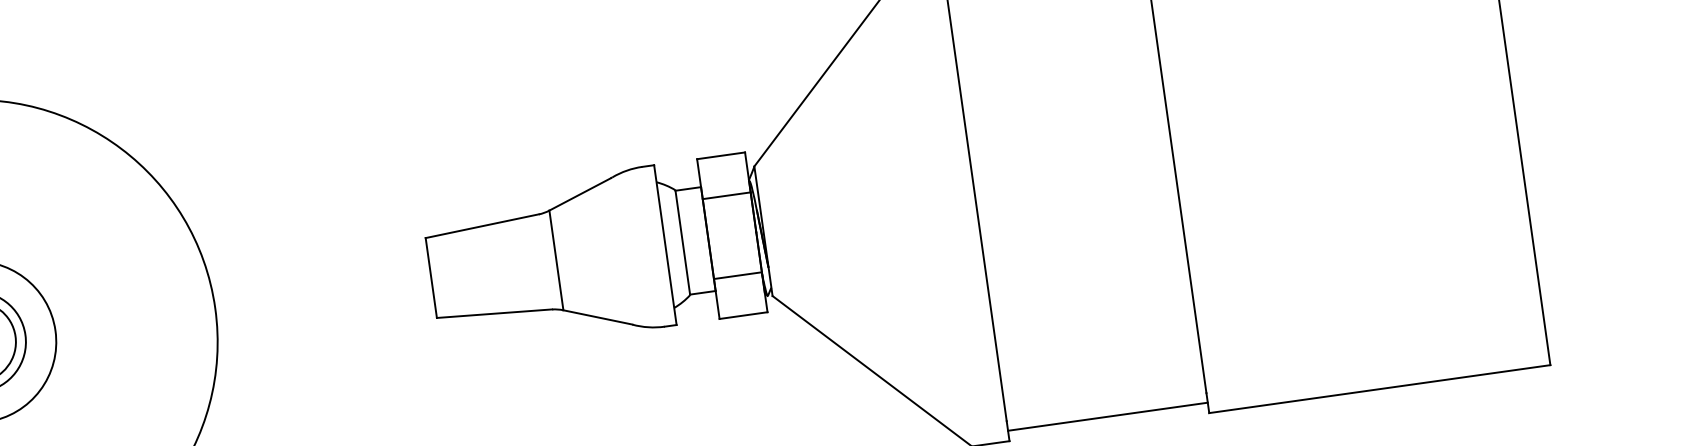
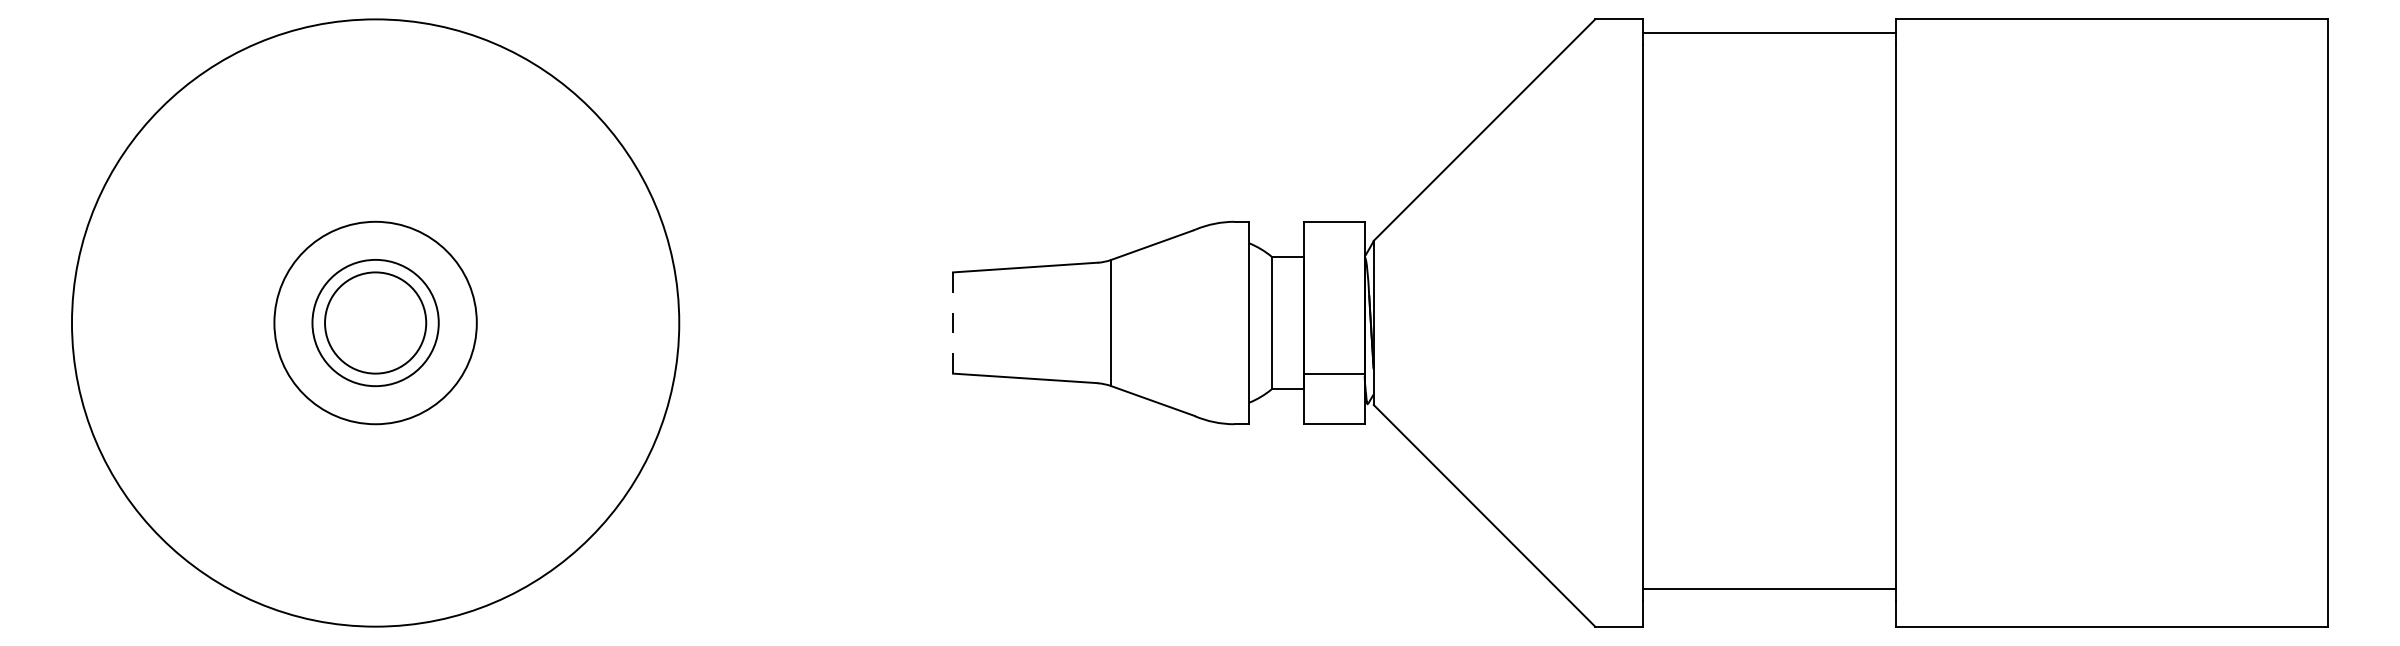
line: (726, 195) -> (1333, 272), removed
line: (431, 278) -> (952, 323), solid -> dashed
line: (1107, 416) -> (1768, 588), moved

